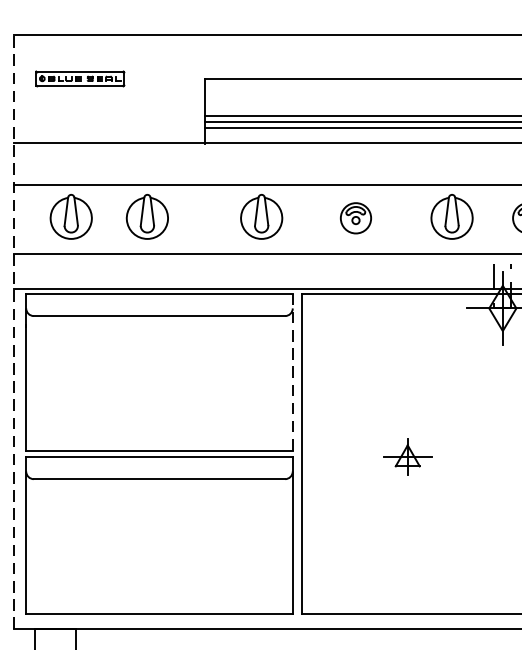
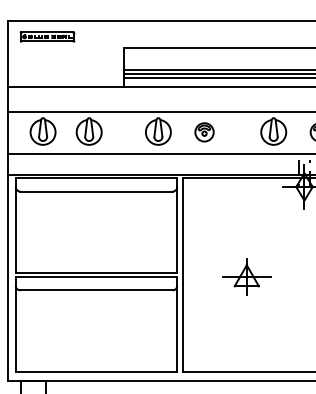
part: (80, 78) -> (47, 36), moved
part: (355, 218) -> (204, 132), moved
line: (14, 332) -> (8, 201), dashed -> solid
line: (293, 372) -> (177, 225), dashed -> solid
part: (407, 456) -> (246, 276), size x1.67

